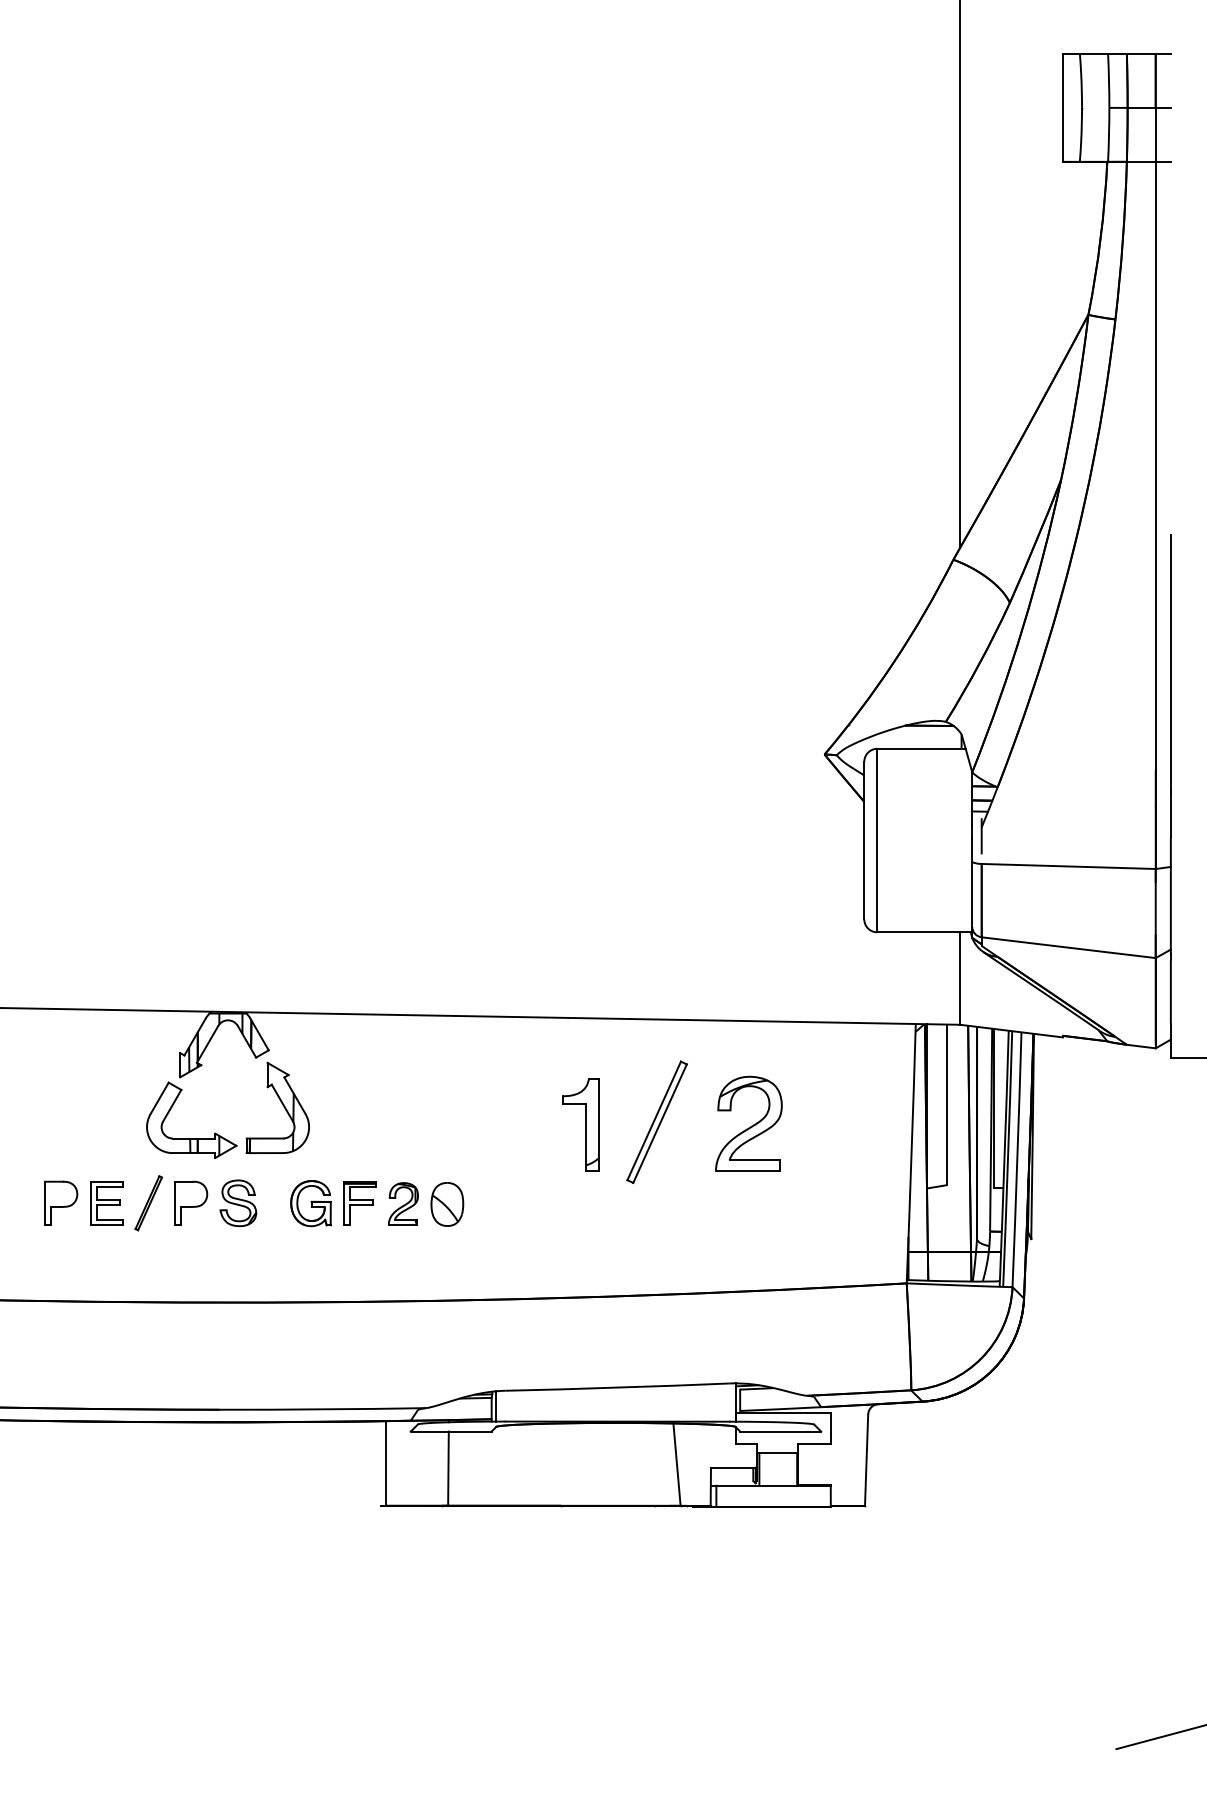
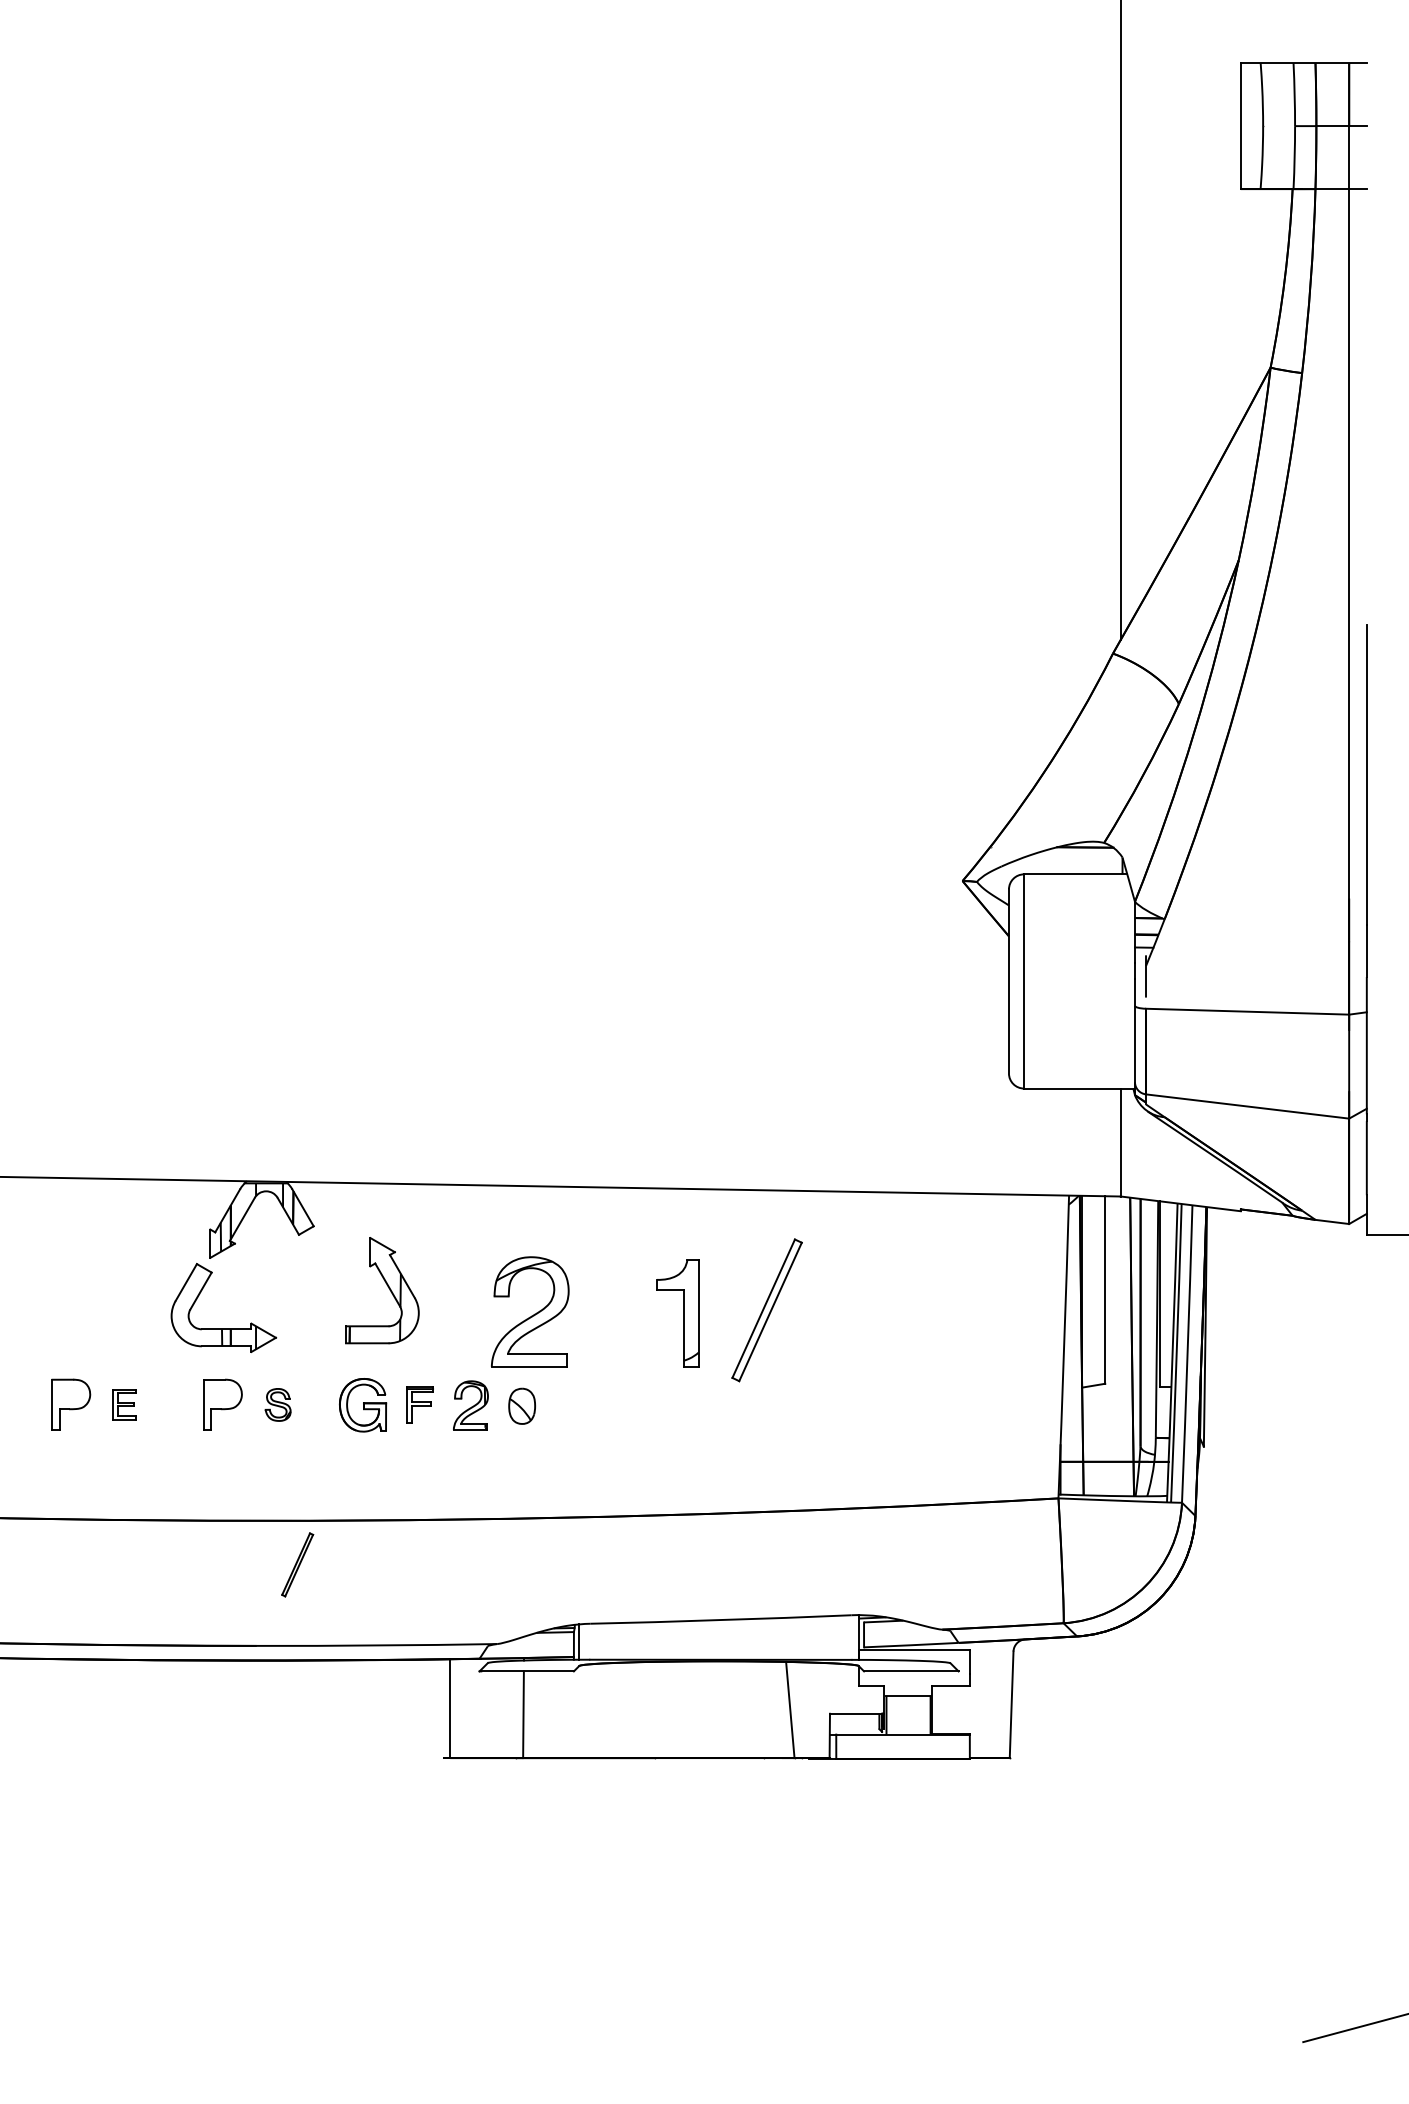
part: (283, 1106) -> (388, 1288), moved
part: (749, 1123) -> (530, 1311), moved
part: (106, 1202) -> (124, 1404), size x0.6
part: (148, 1202) -> (297, 1564), moved
part: (237, 1202) -> (277, 1404), size x0.6
part: (359, 1202) -> (419, 1404), size x0.7
part: (446, 1204) -> (521, 1406), size x0.7

